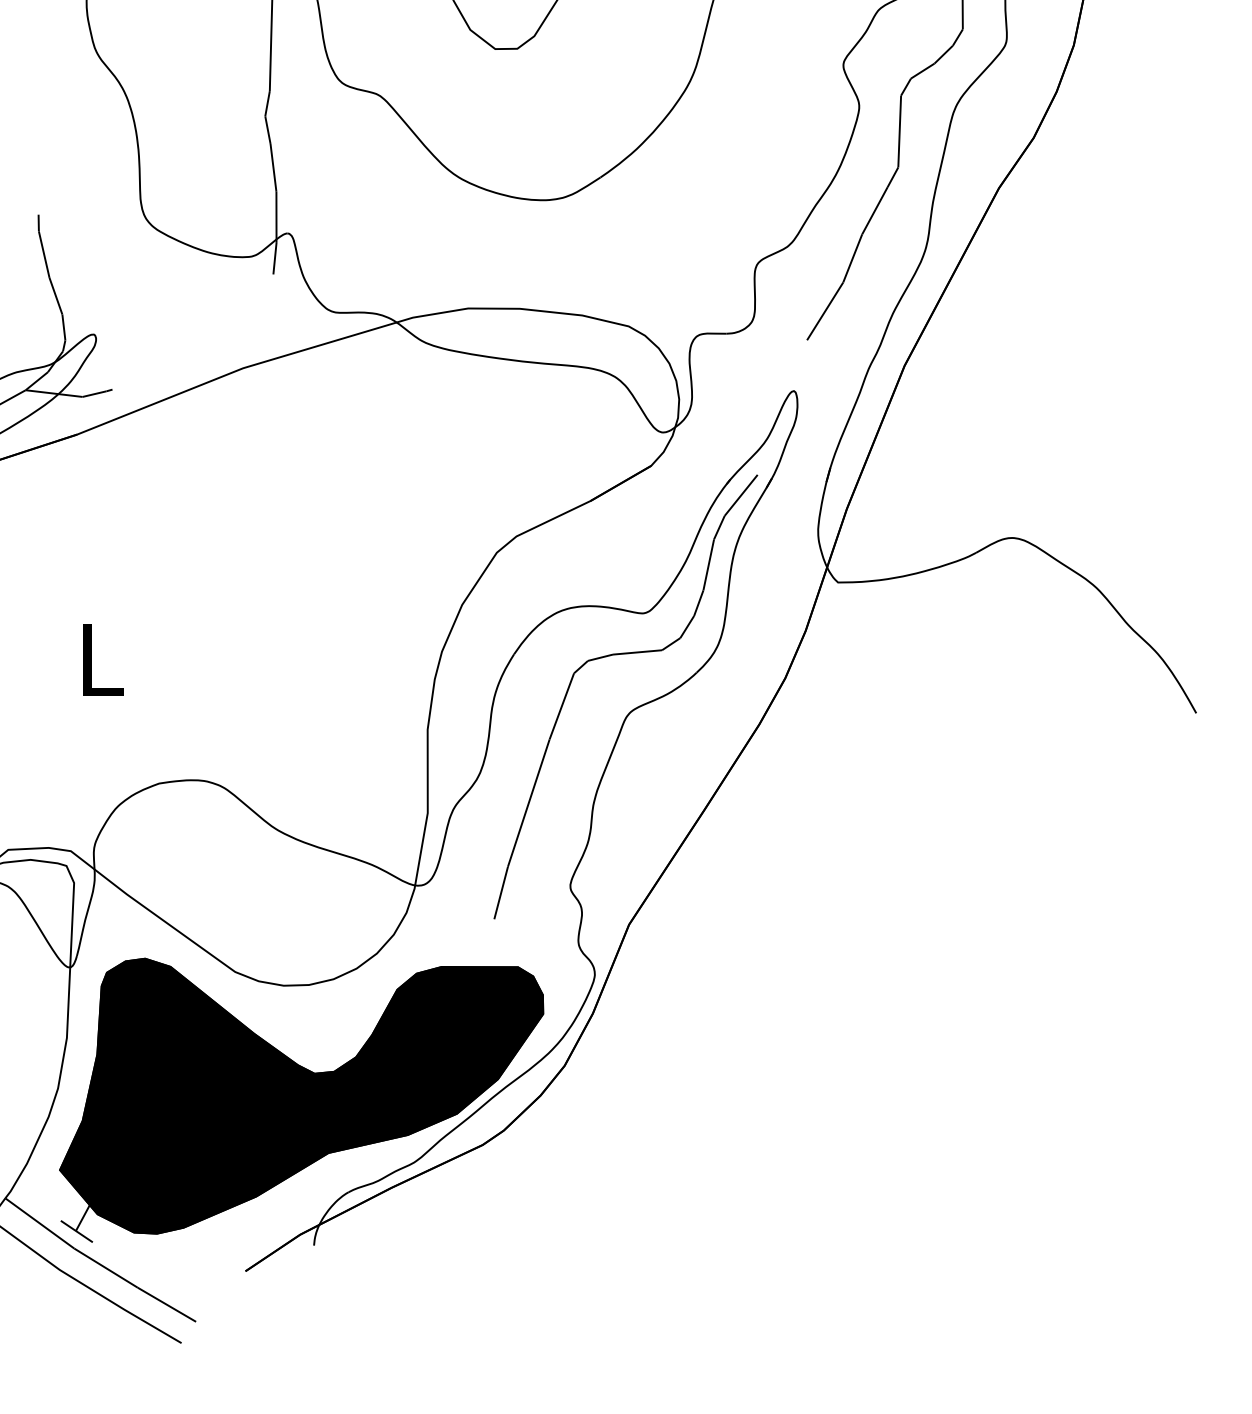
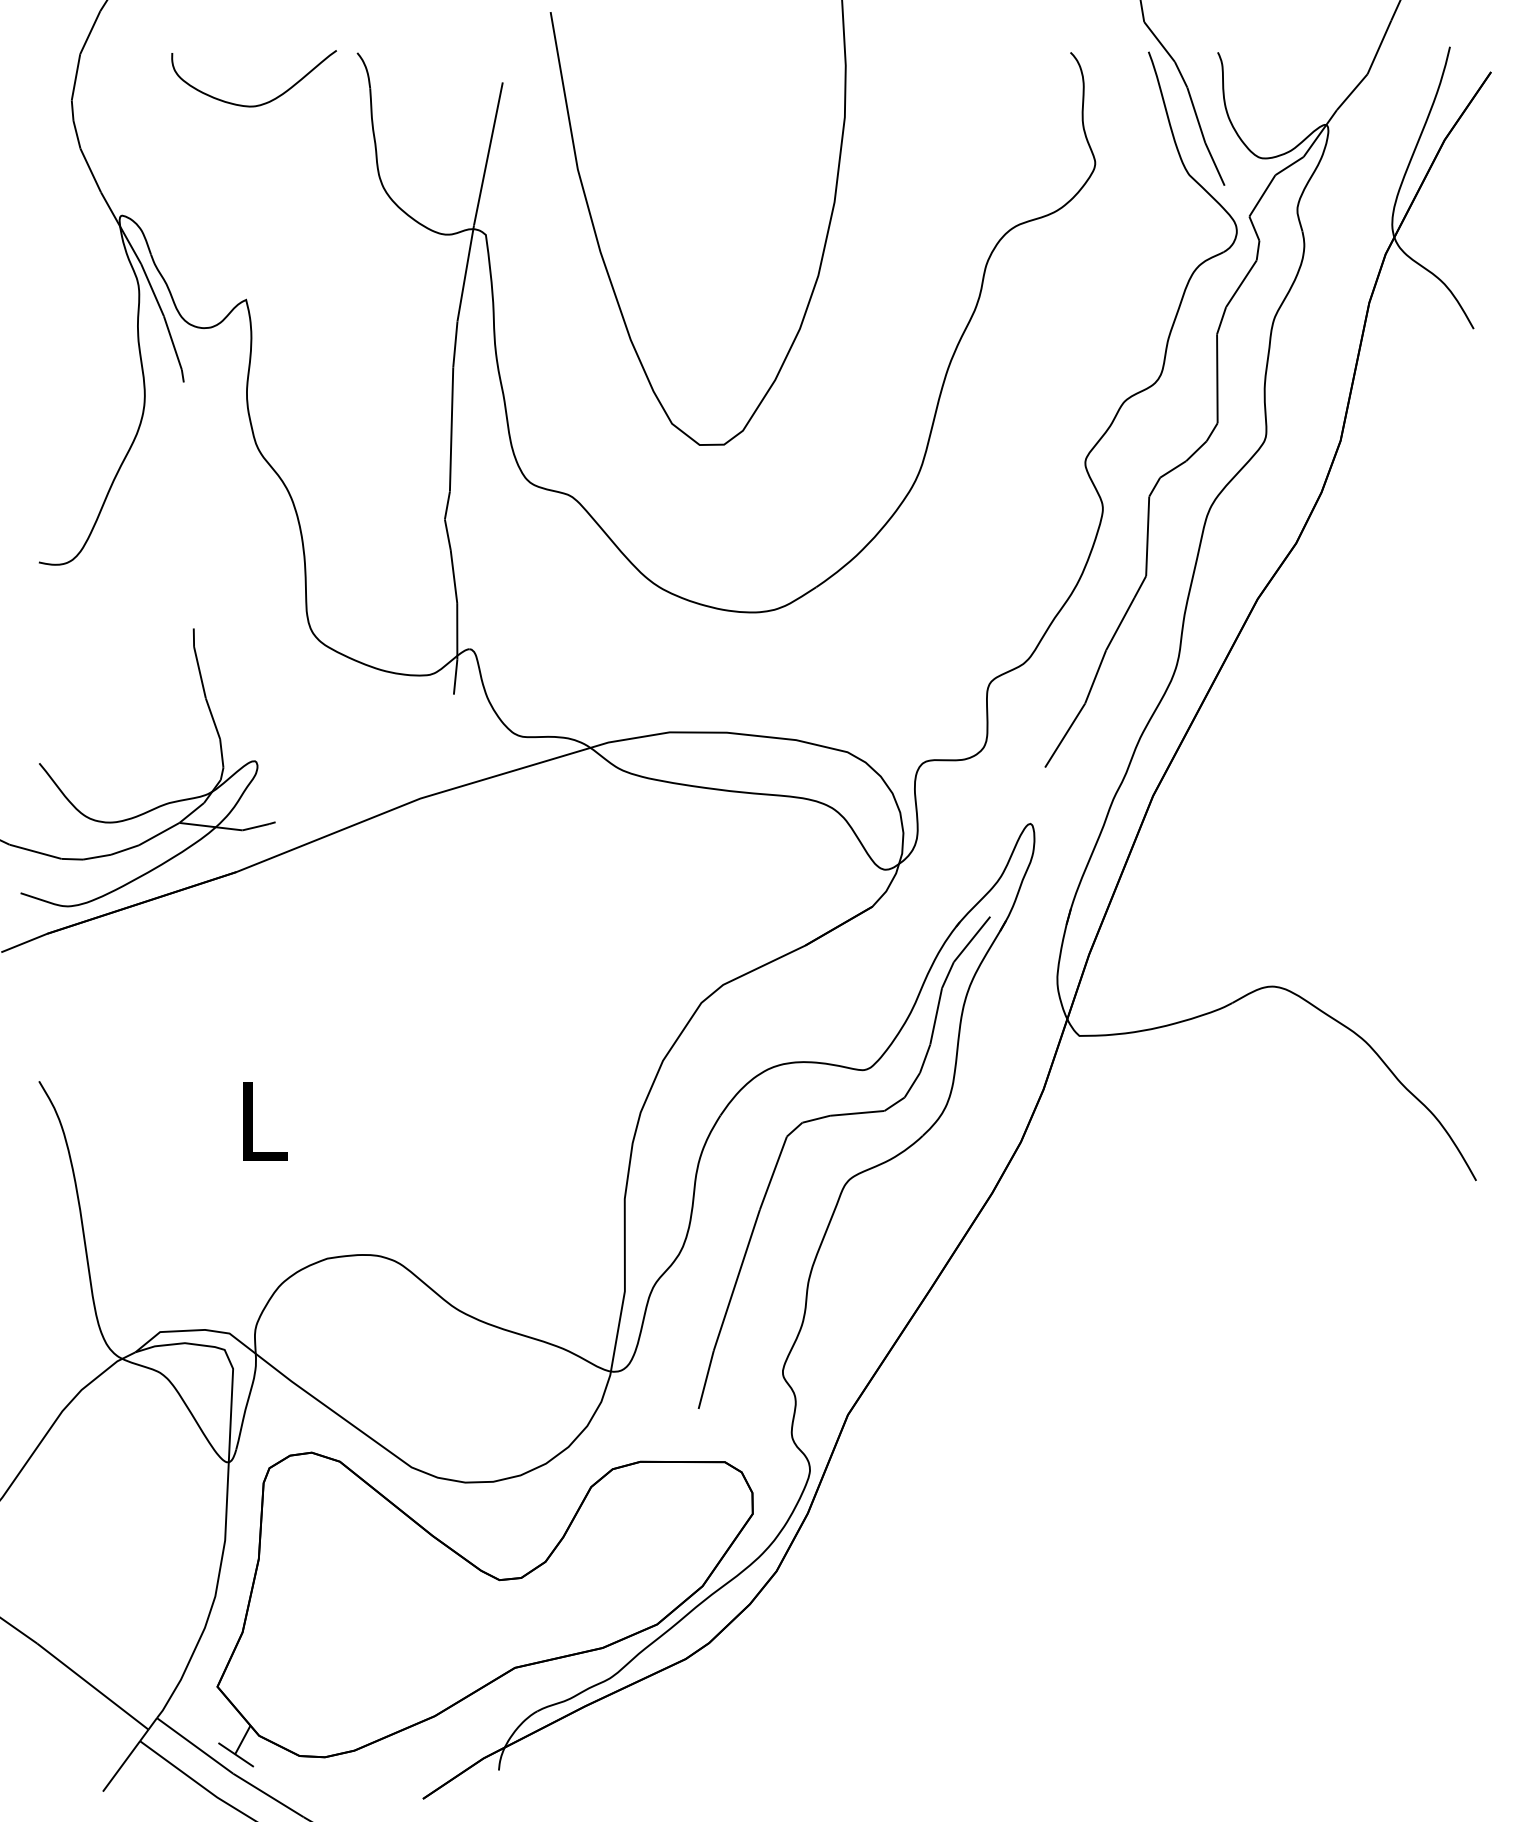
fill: (301, 1095) -> (484, 1604), removed

